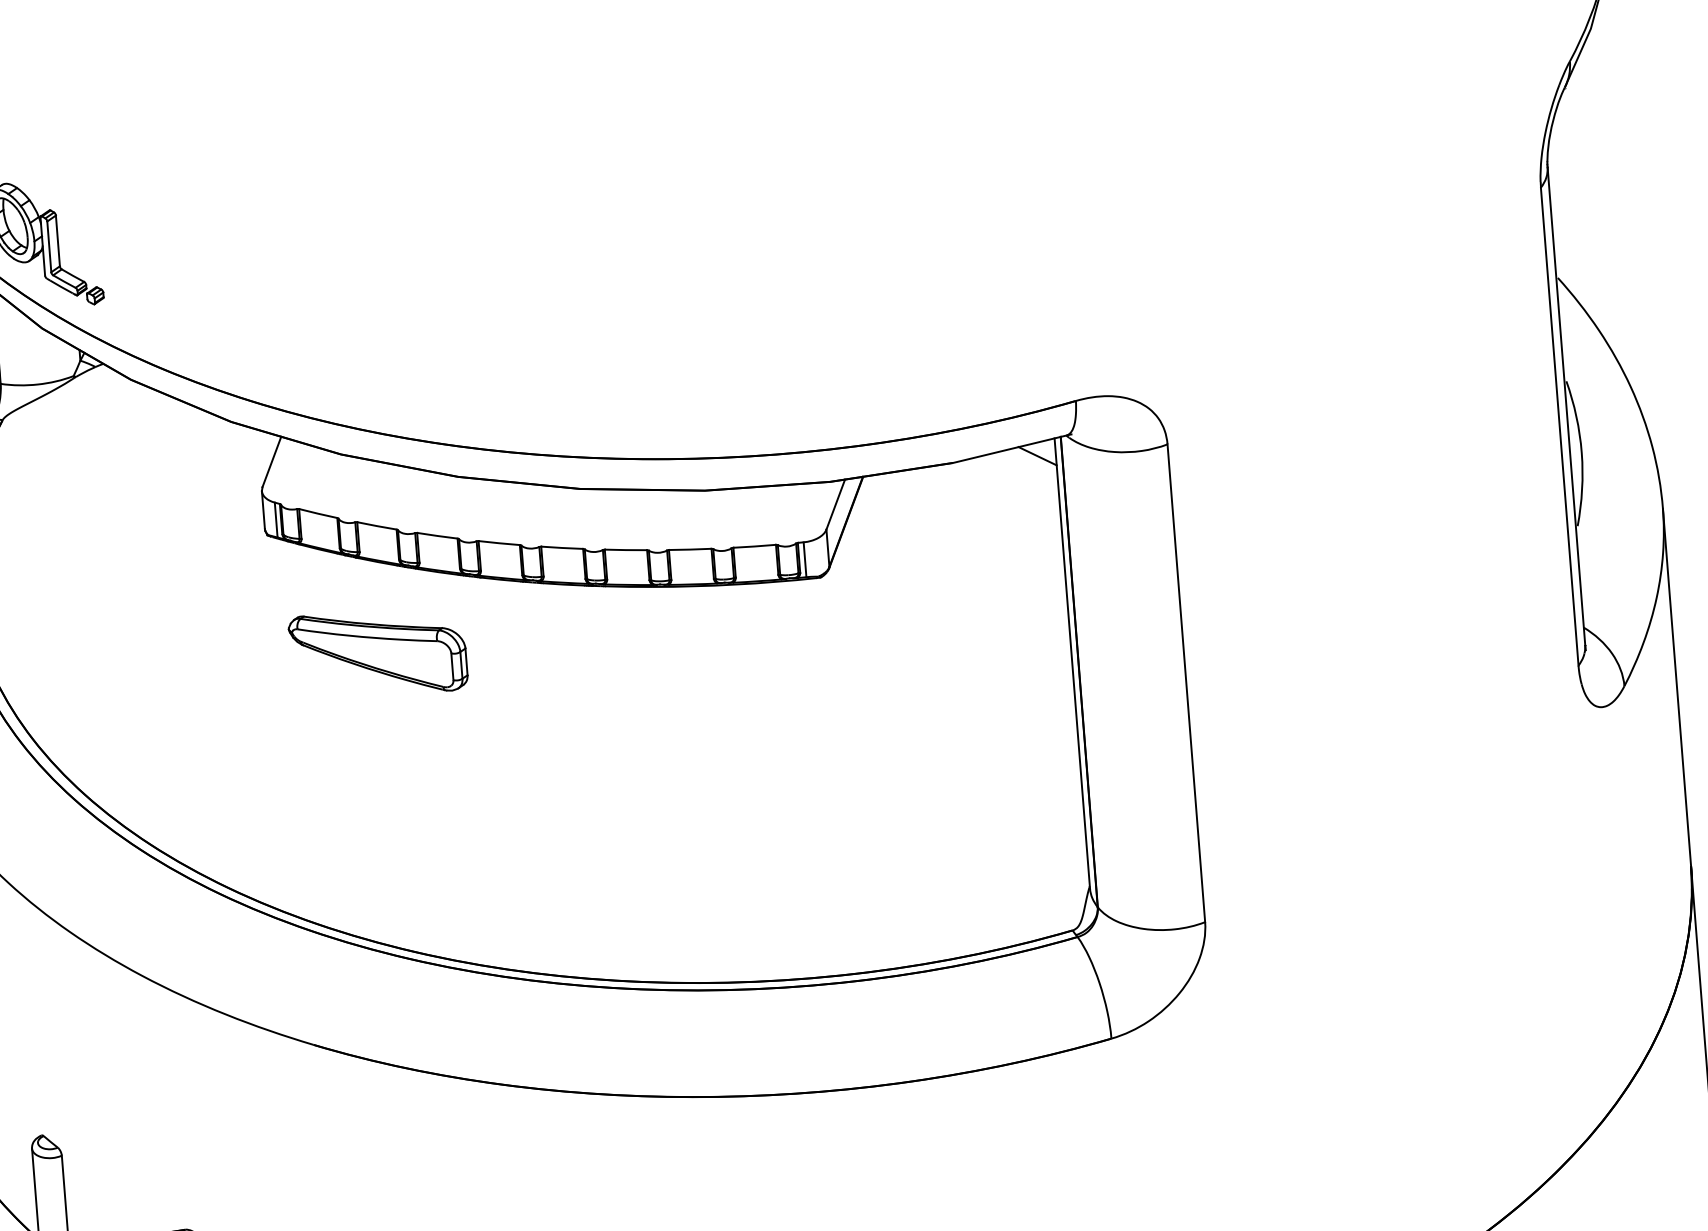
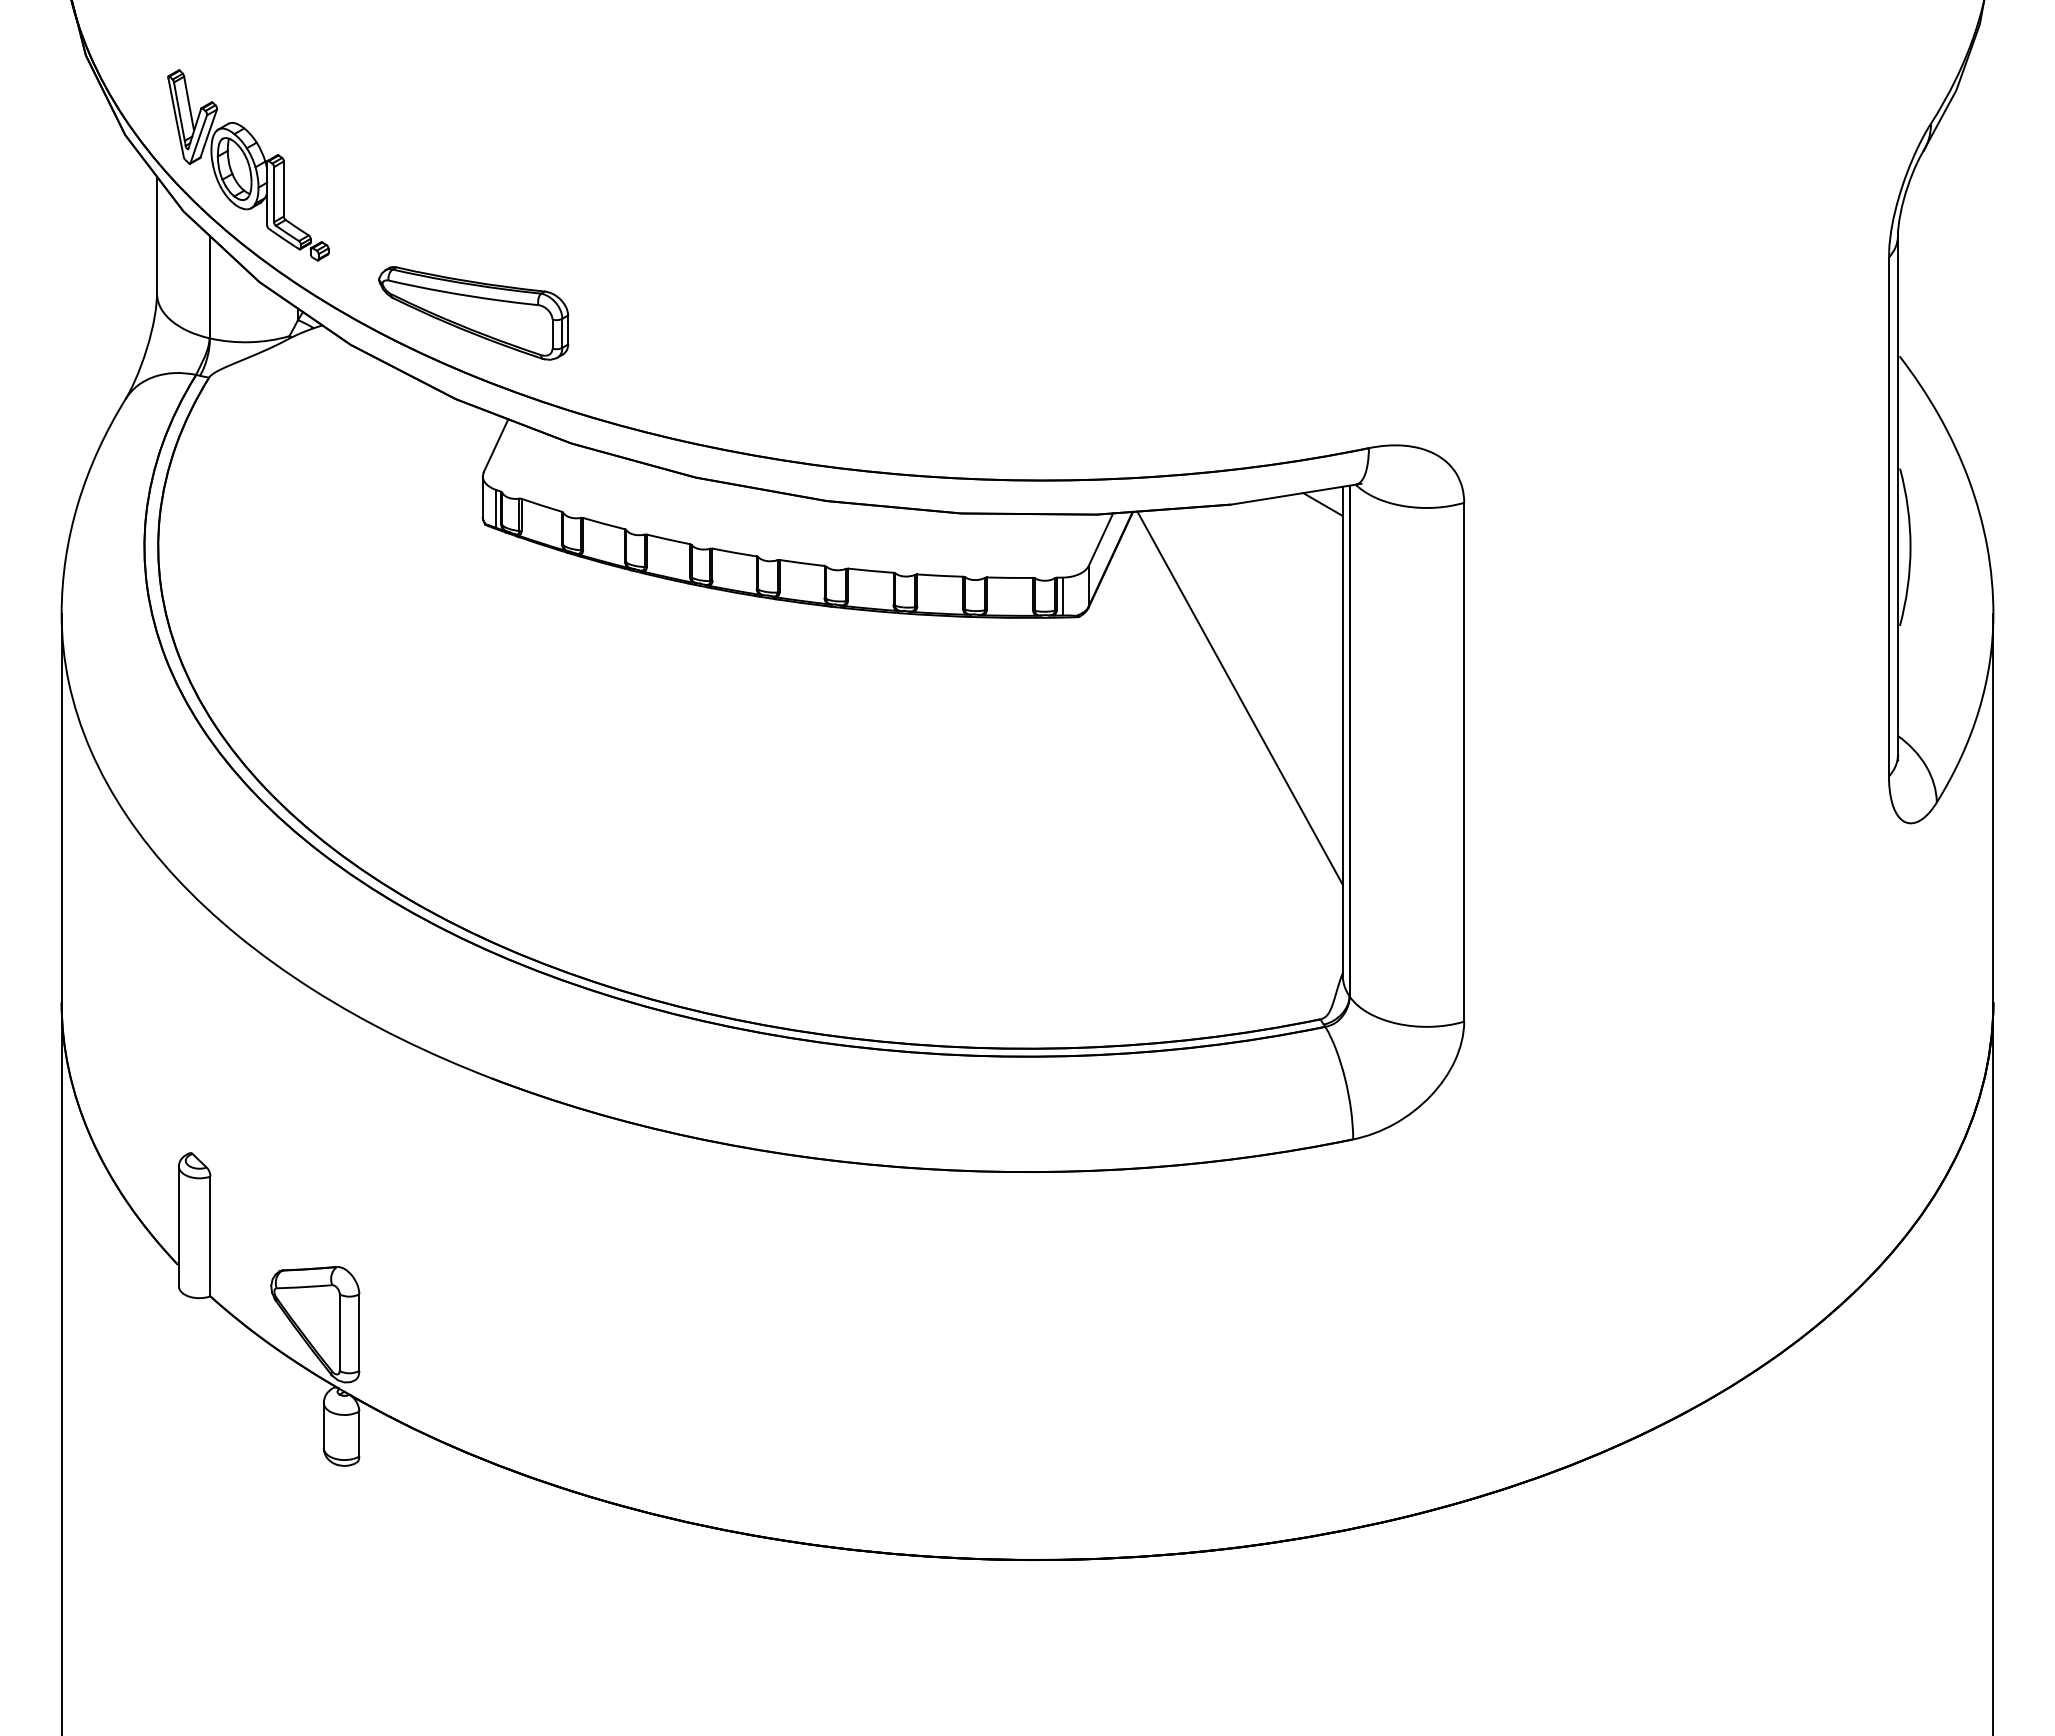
line: (974, 639) -> (1239, 697), added
part: (378, 653) -> (473, 313), moved

